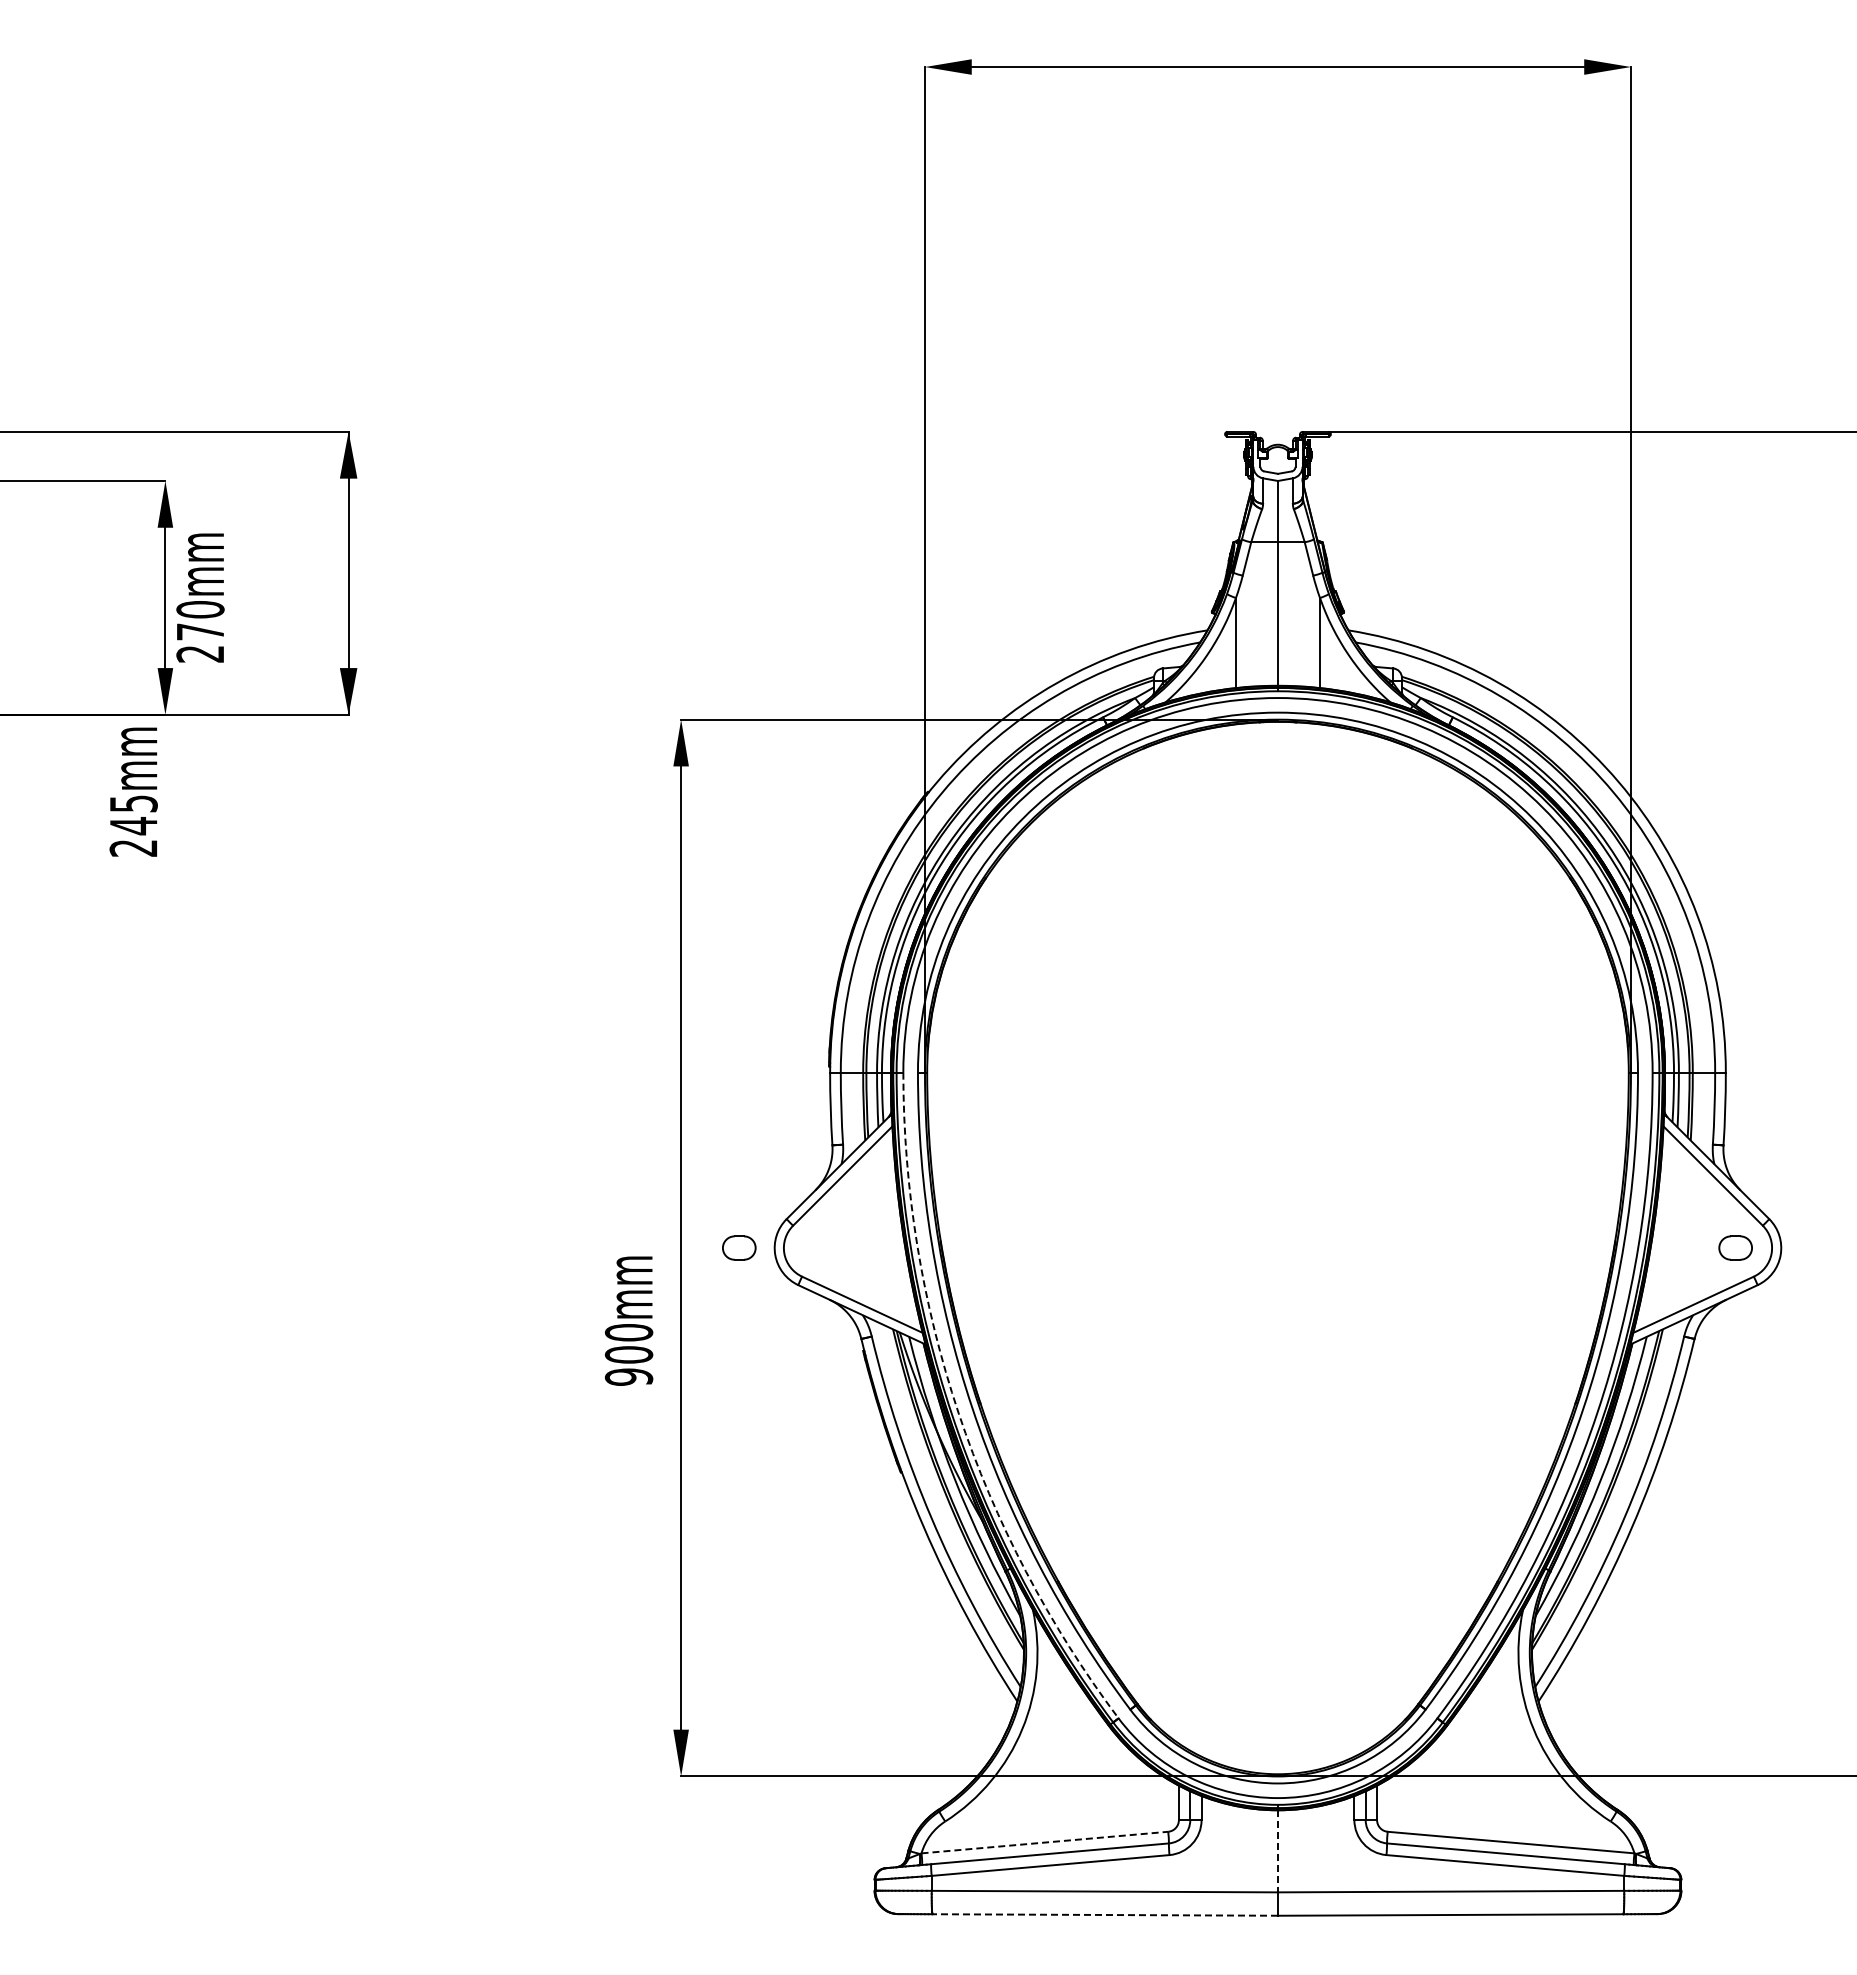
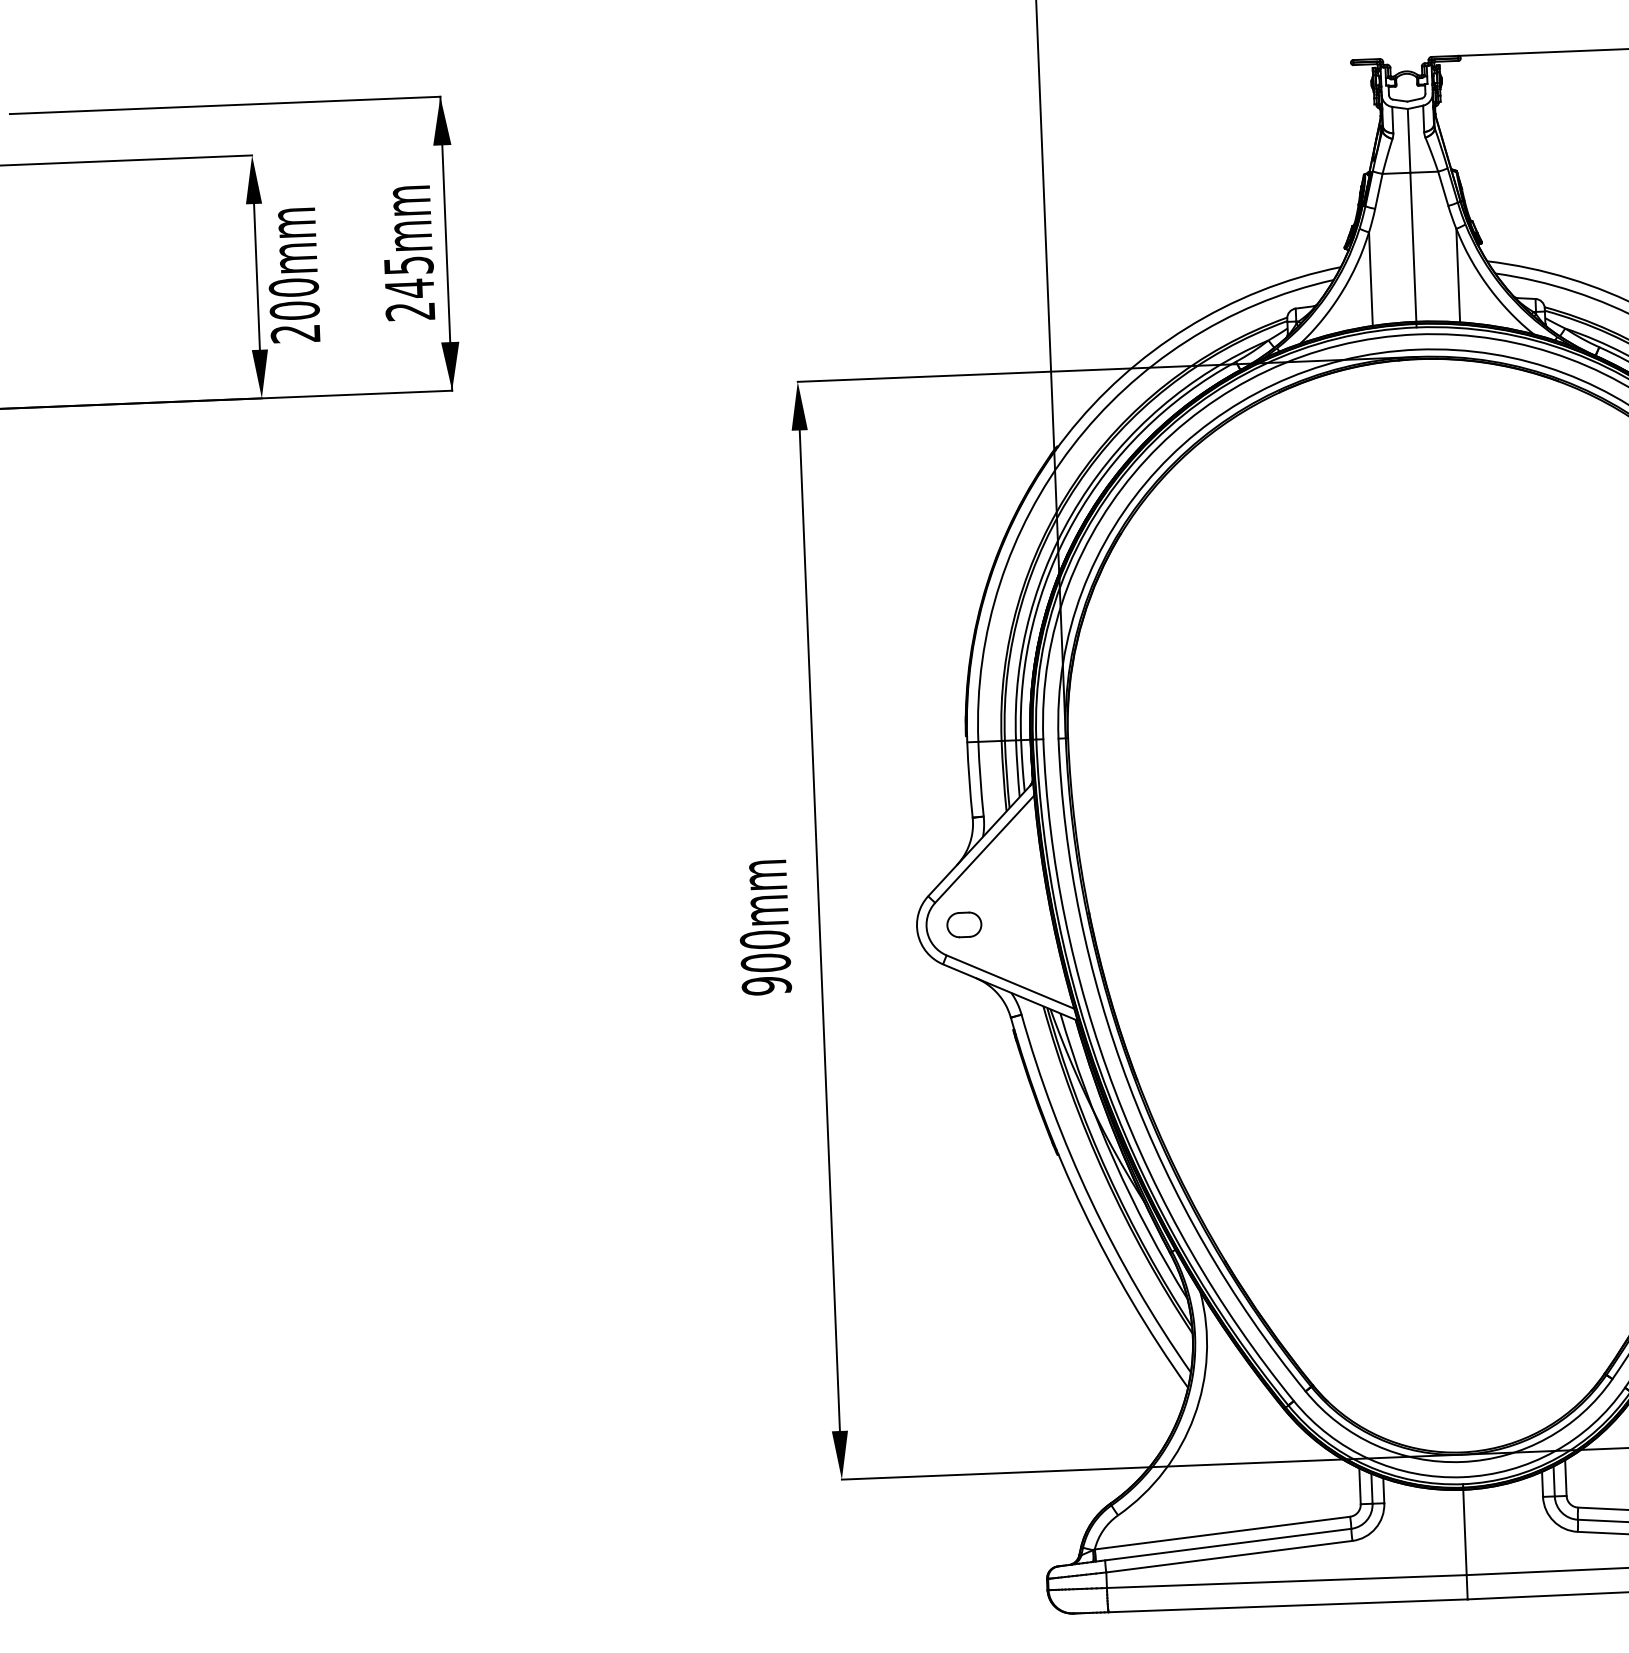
text: (200, 631) -> (294, 310), 270mm -> 200mm
text: (133, 791) -> (408, 252), moved
part: (739, 1247) -> (964, 924), moved
text: (628, 1320) -> (763, 927), moved
arc: (958, 1413) -> (1114, 1091), dashed -> solid
line: (1044, 1842) -> (1222, 1533), dashed -> solid
line: (1277, 1851) -> (1464, 1532), dashed -> solid
line: (1105, 1914) -> (1288, 1605), dashed -> solid

